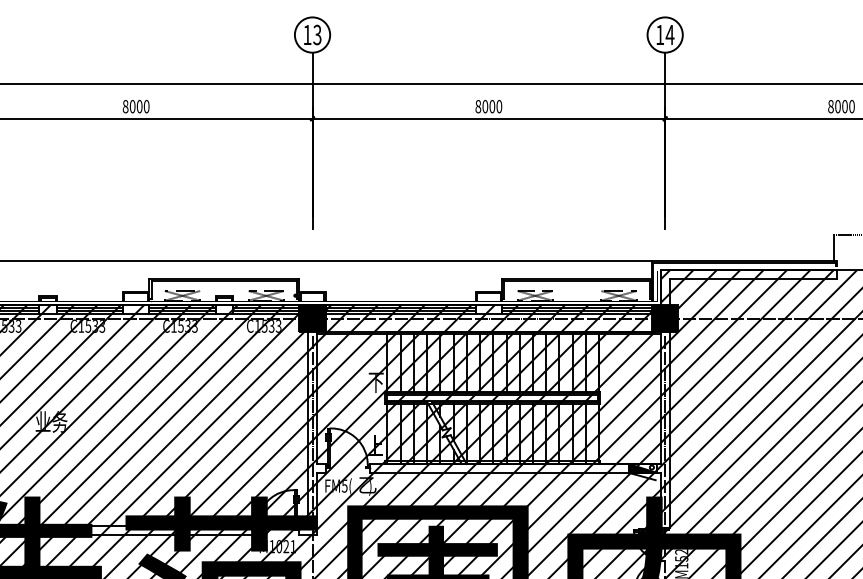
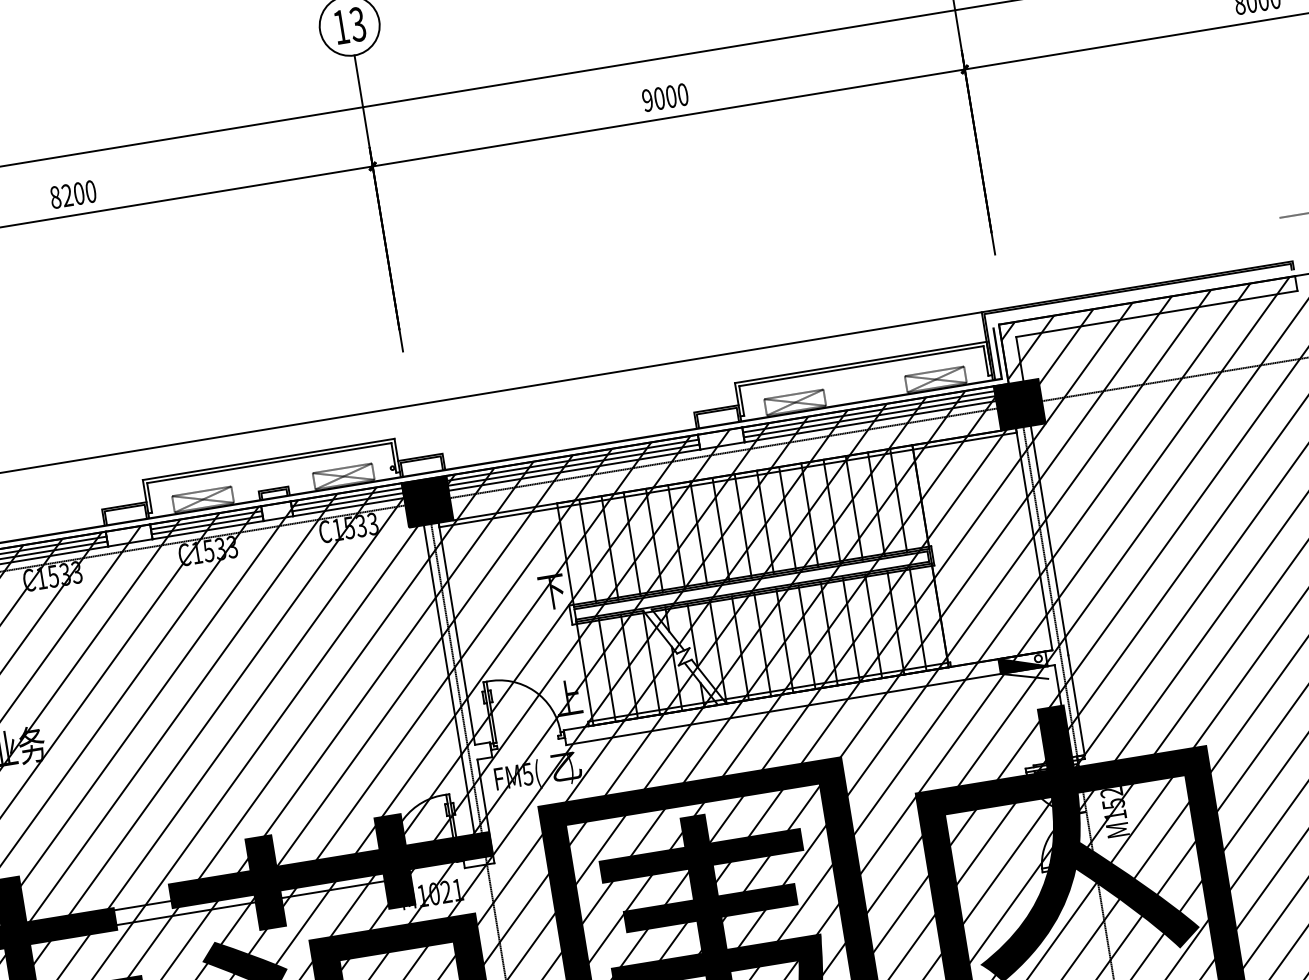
text: (132, 106) -> (67, 195), 8000 -> 8200
text: (478, 106) -> (648, 100), 8000 -> 9000
line: (833, 247) -> (1282, 239), removed

